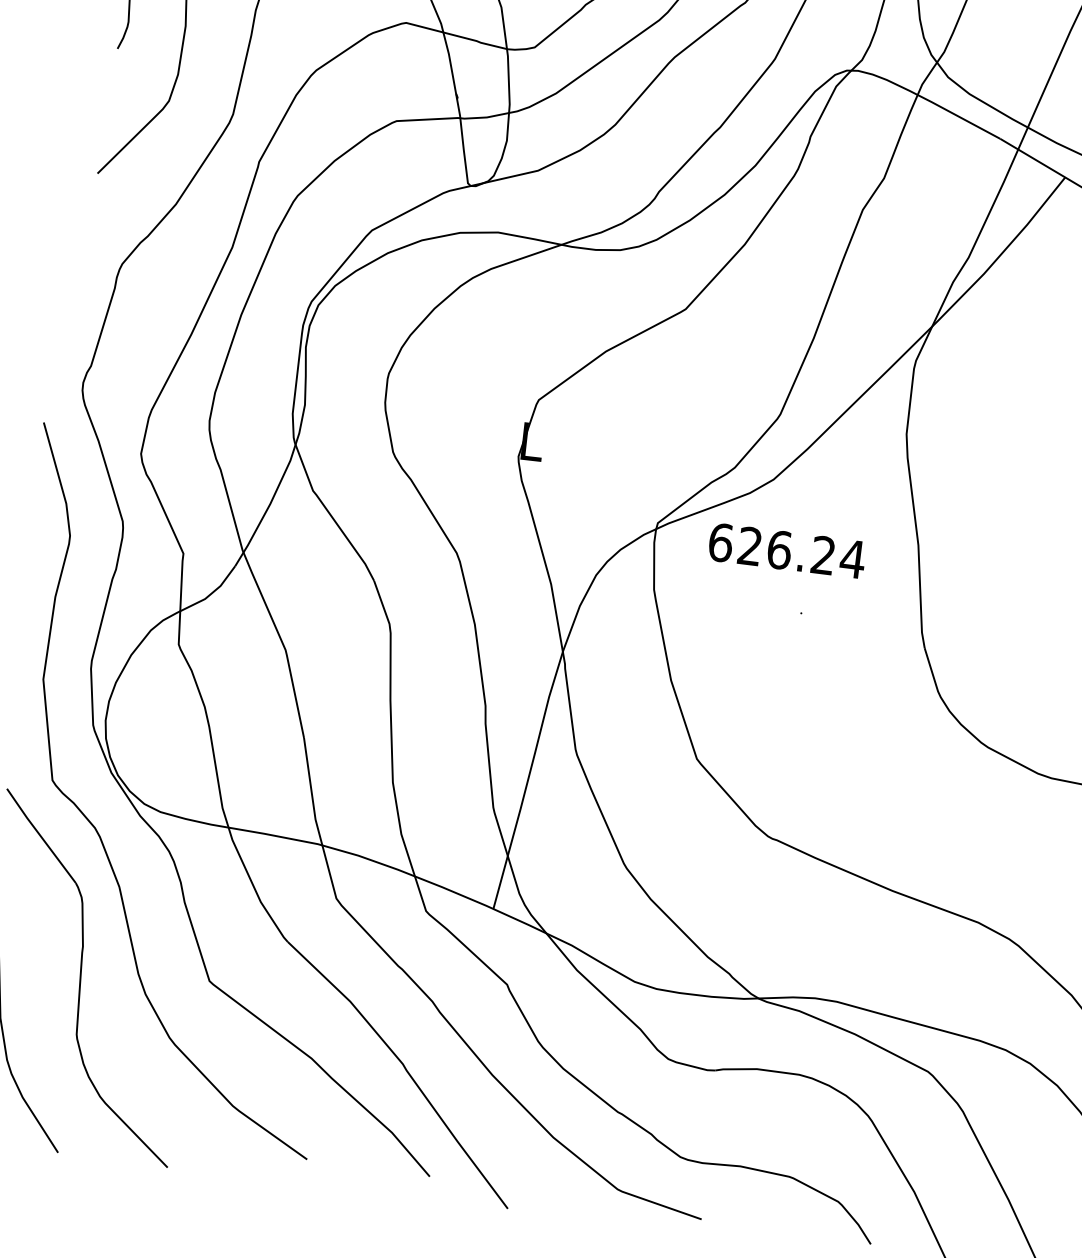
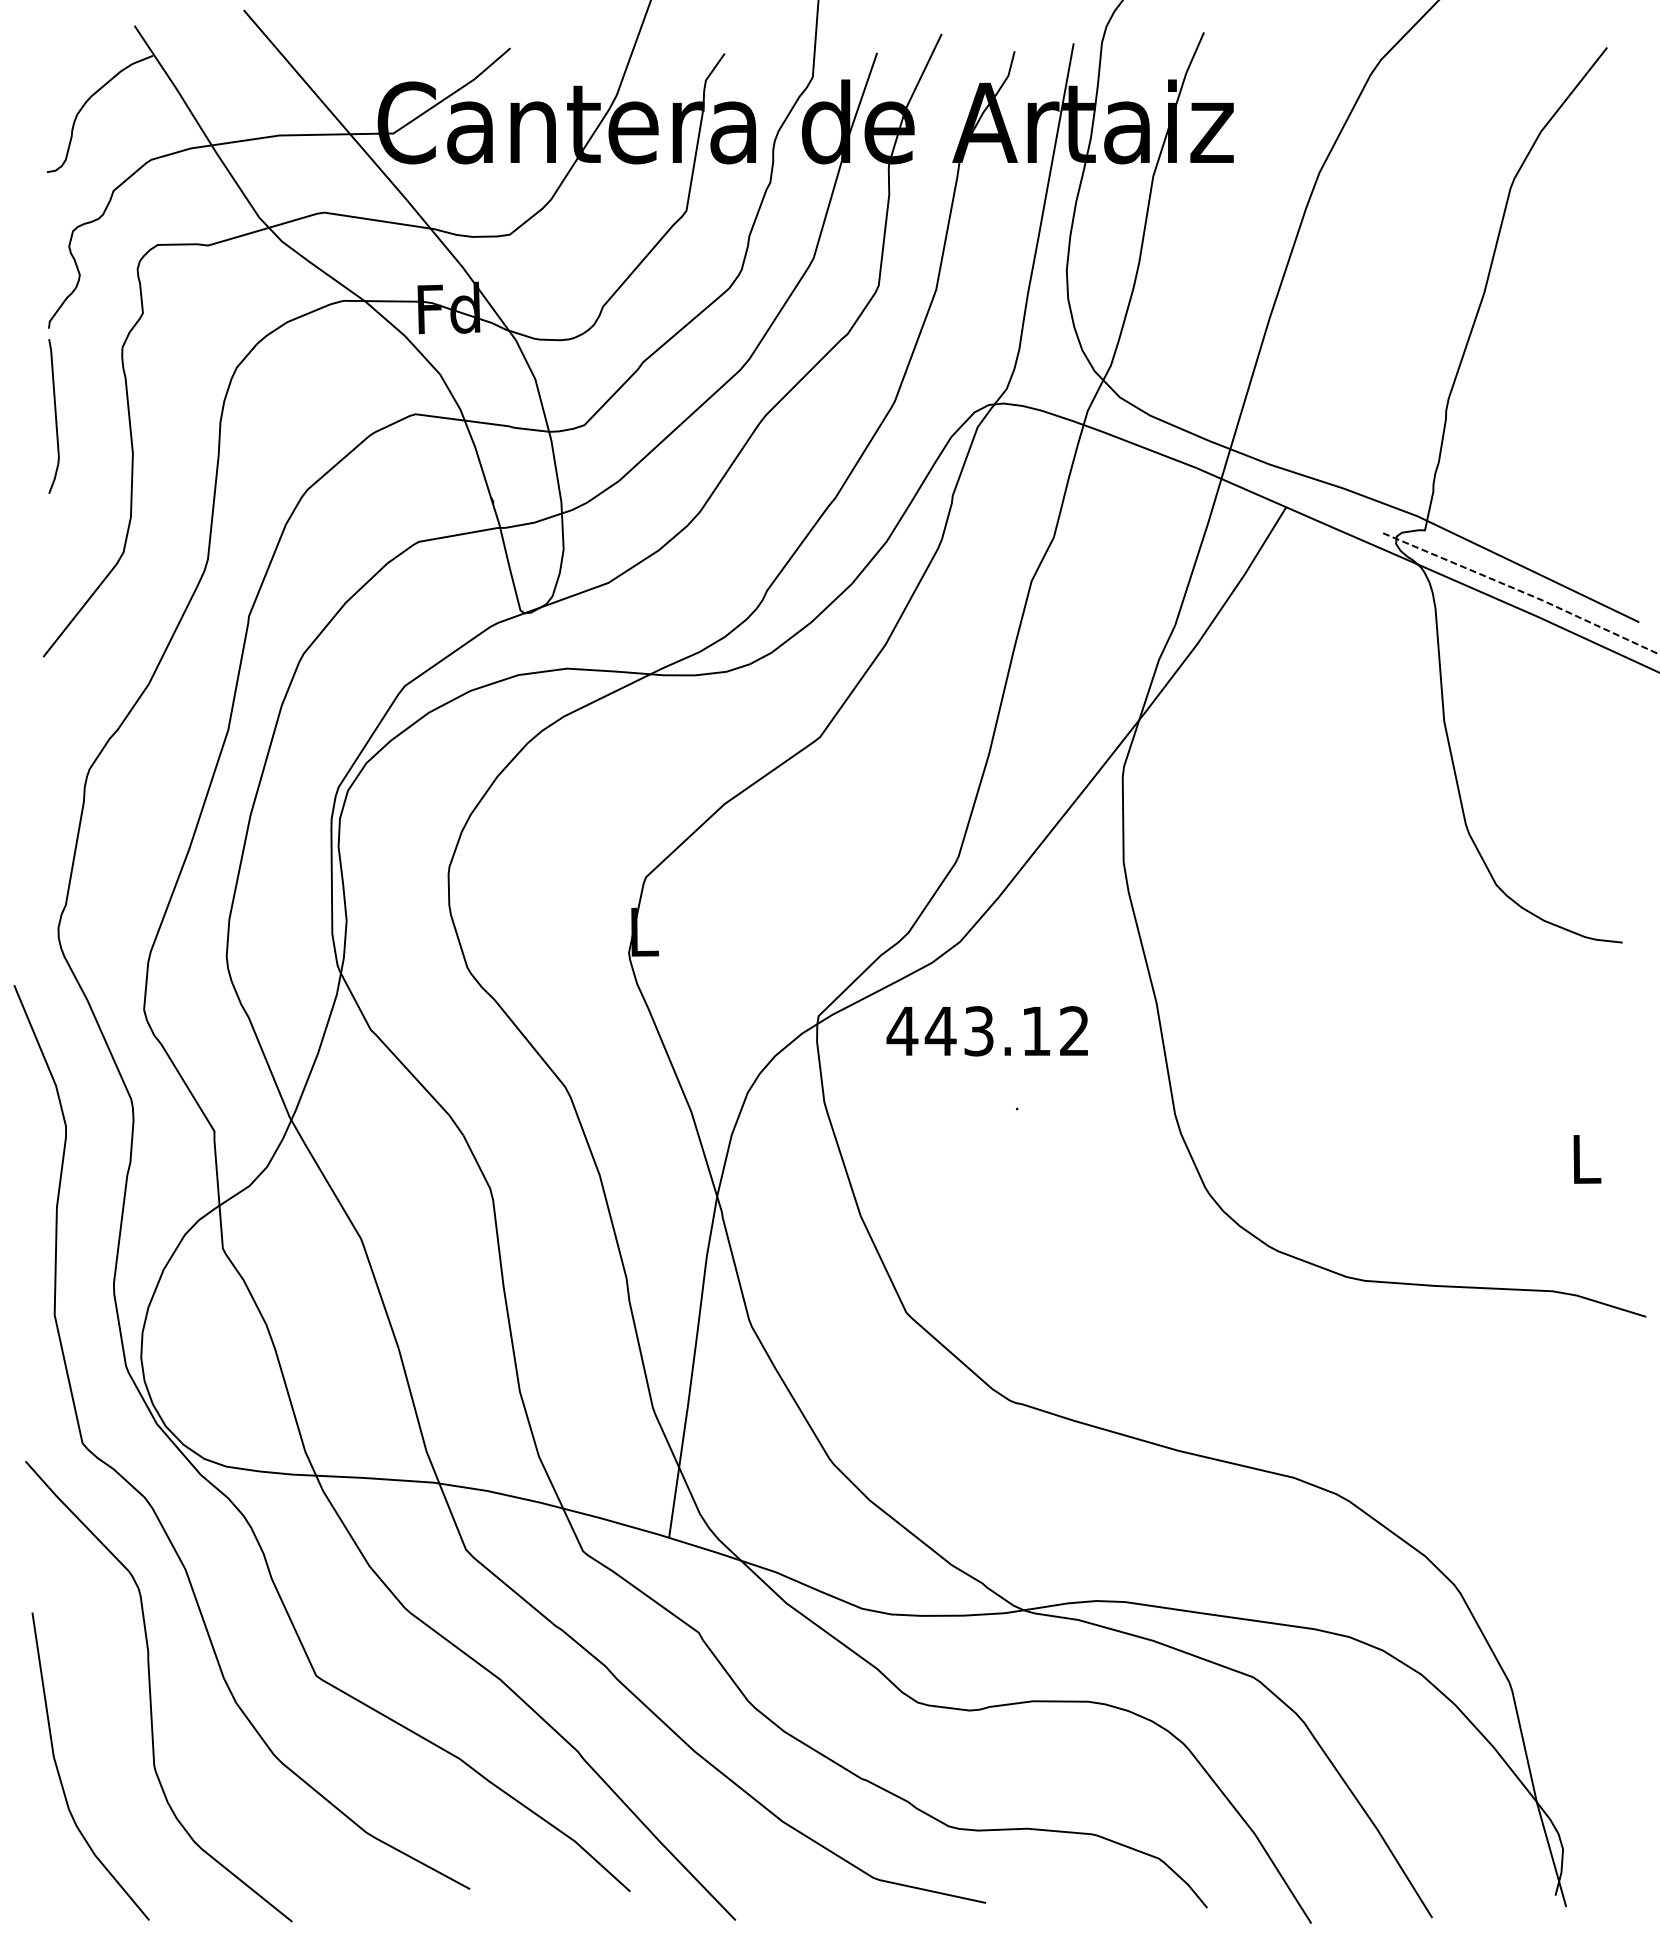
text: (786, 551) -> (988, 1031), 626.24 -> 443.12

